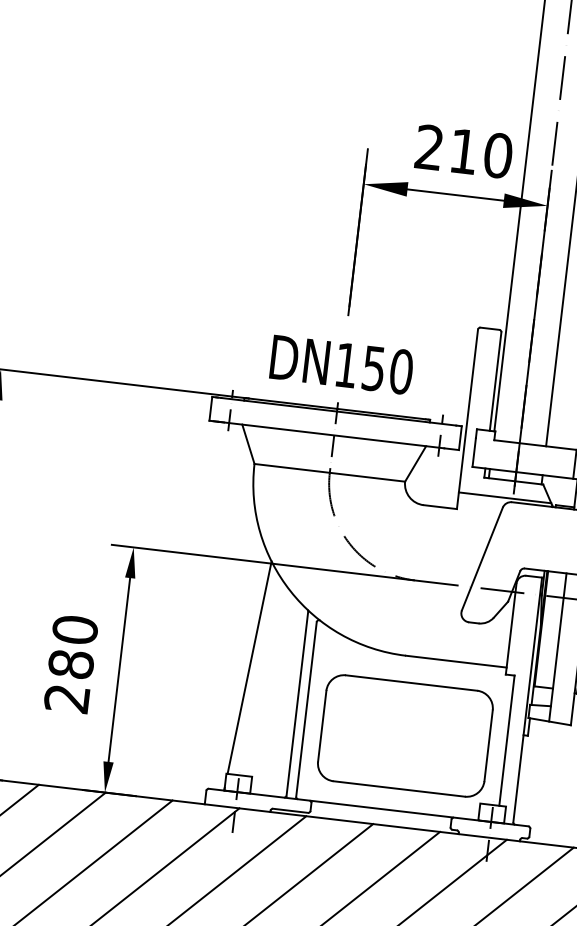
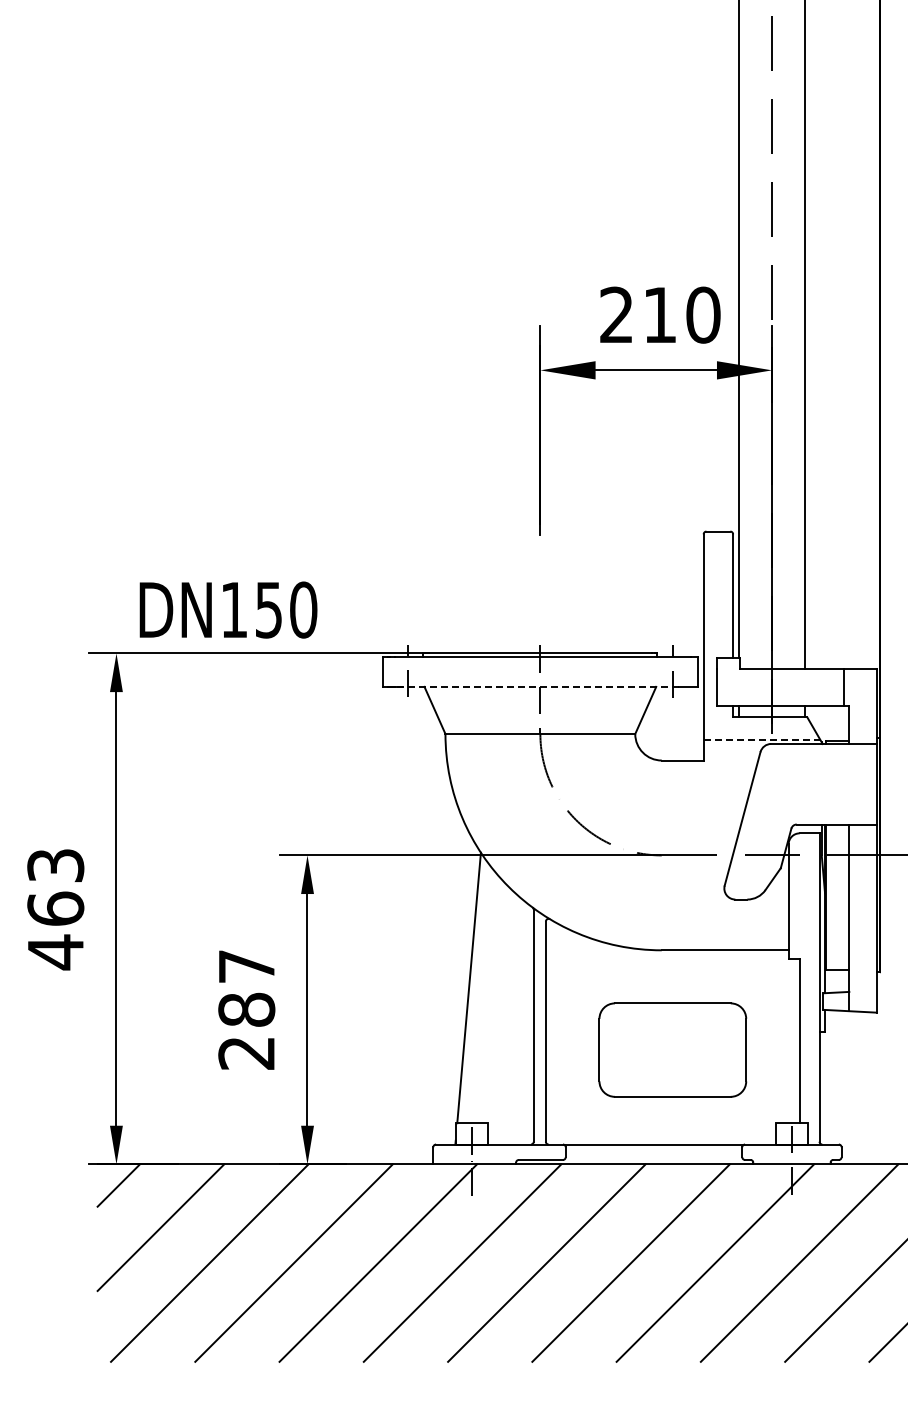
text: (341, 364) -> (228, 609), moved
line: (331, 434) -> (536, 686), solid -> dashed
line: (505, 497) -> (762, 739), solid -> dashed
text: (74, 629) -> (246, 966), 280 -> 287
part: (405, 735) -> (672, 1049), size x0.7

